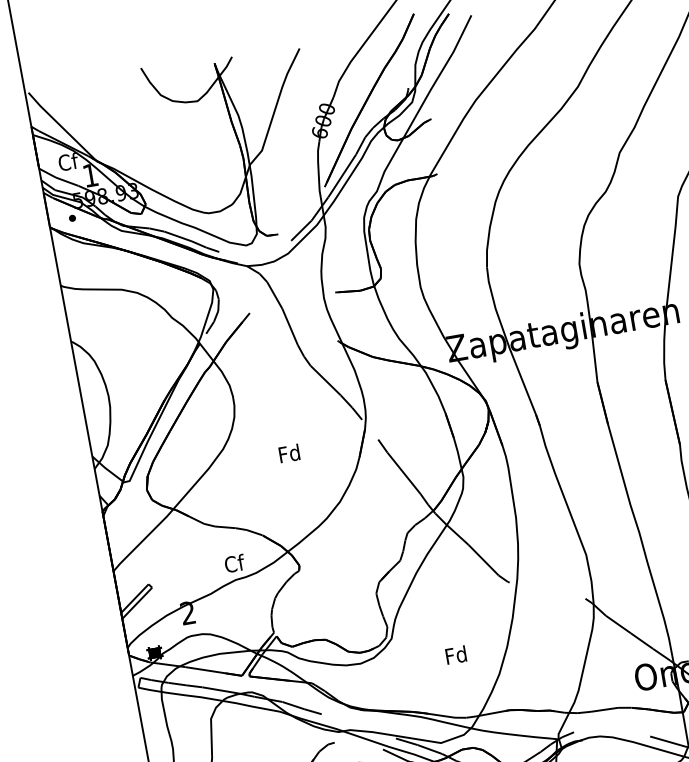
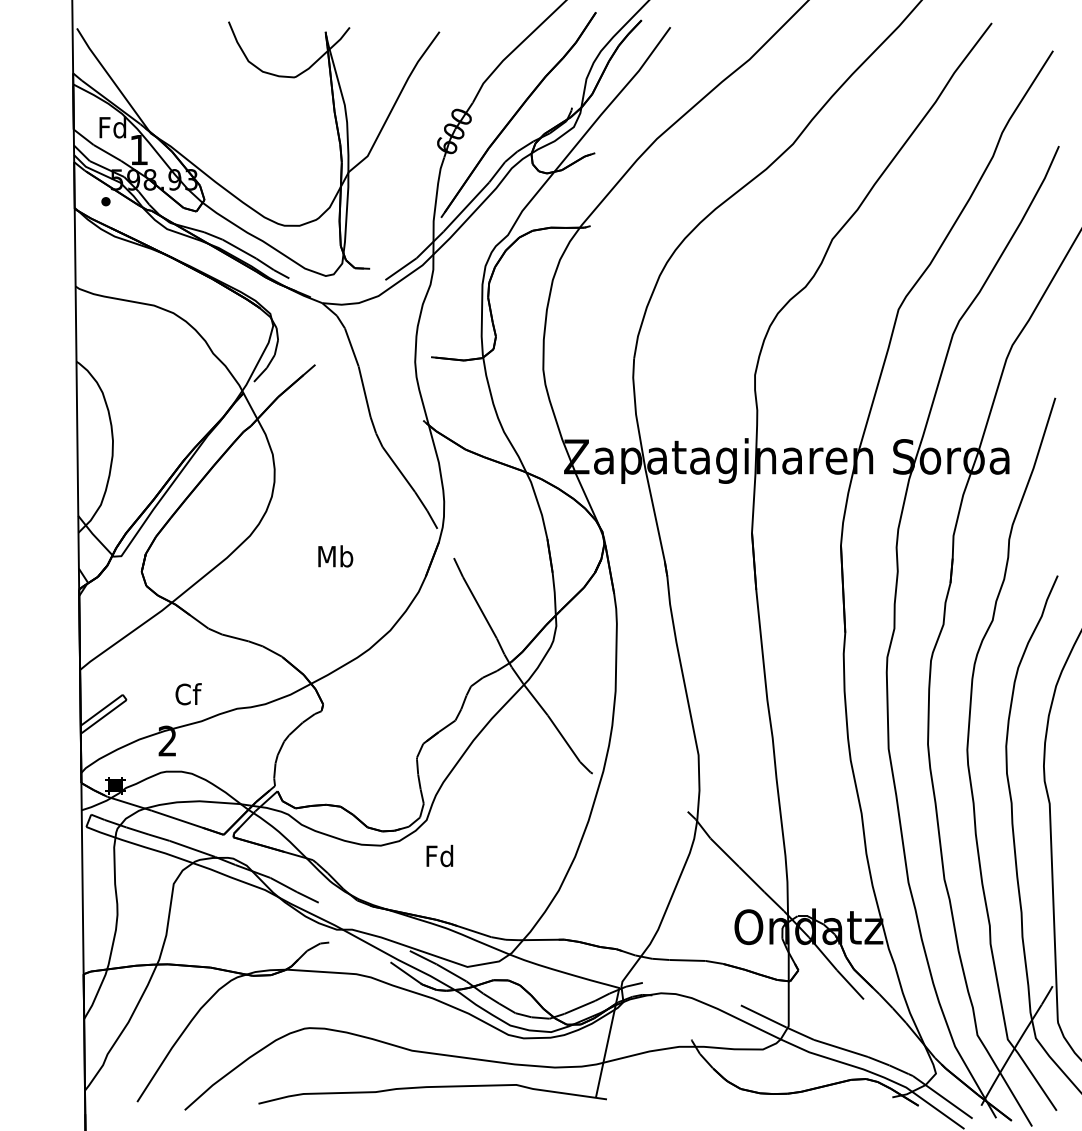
text: (67, 162) -> (112, 127), Cf -> Fd
text: (289, 453) -> (335, 556), Fd -> Mb
text: (234, 563) -> (188, 694), moved
text: (455, 654) -> (439, 855), moved

